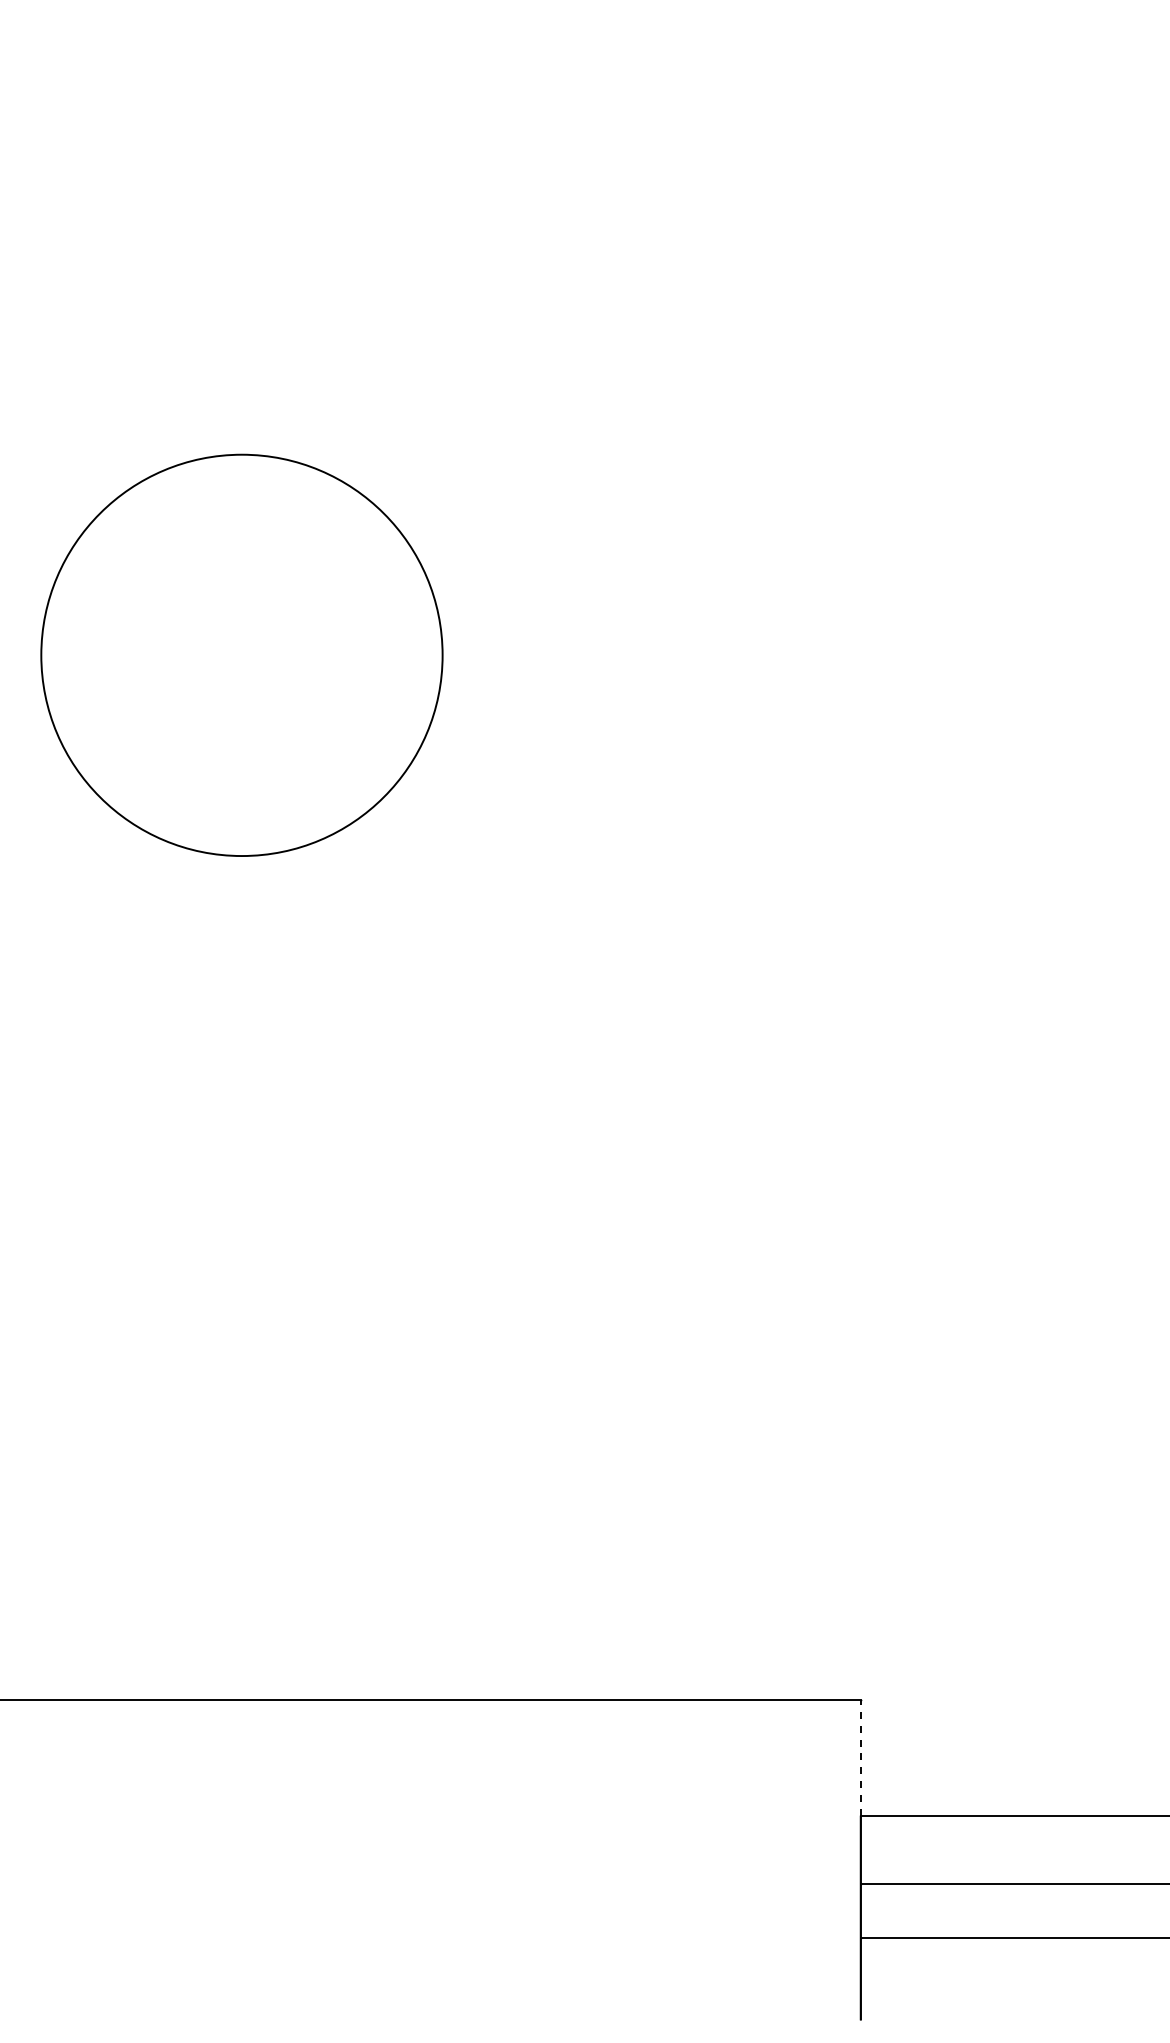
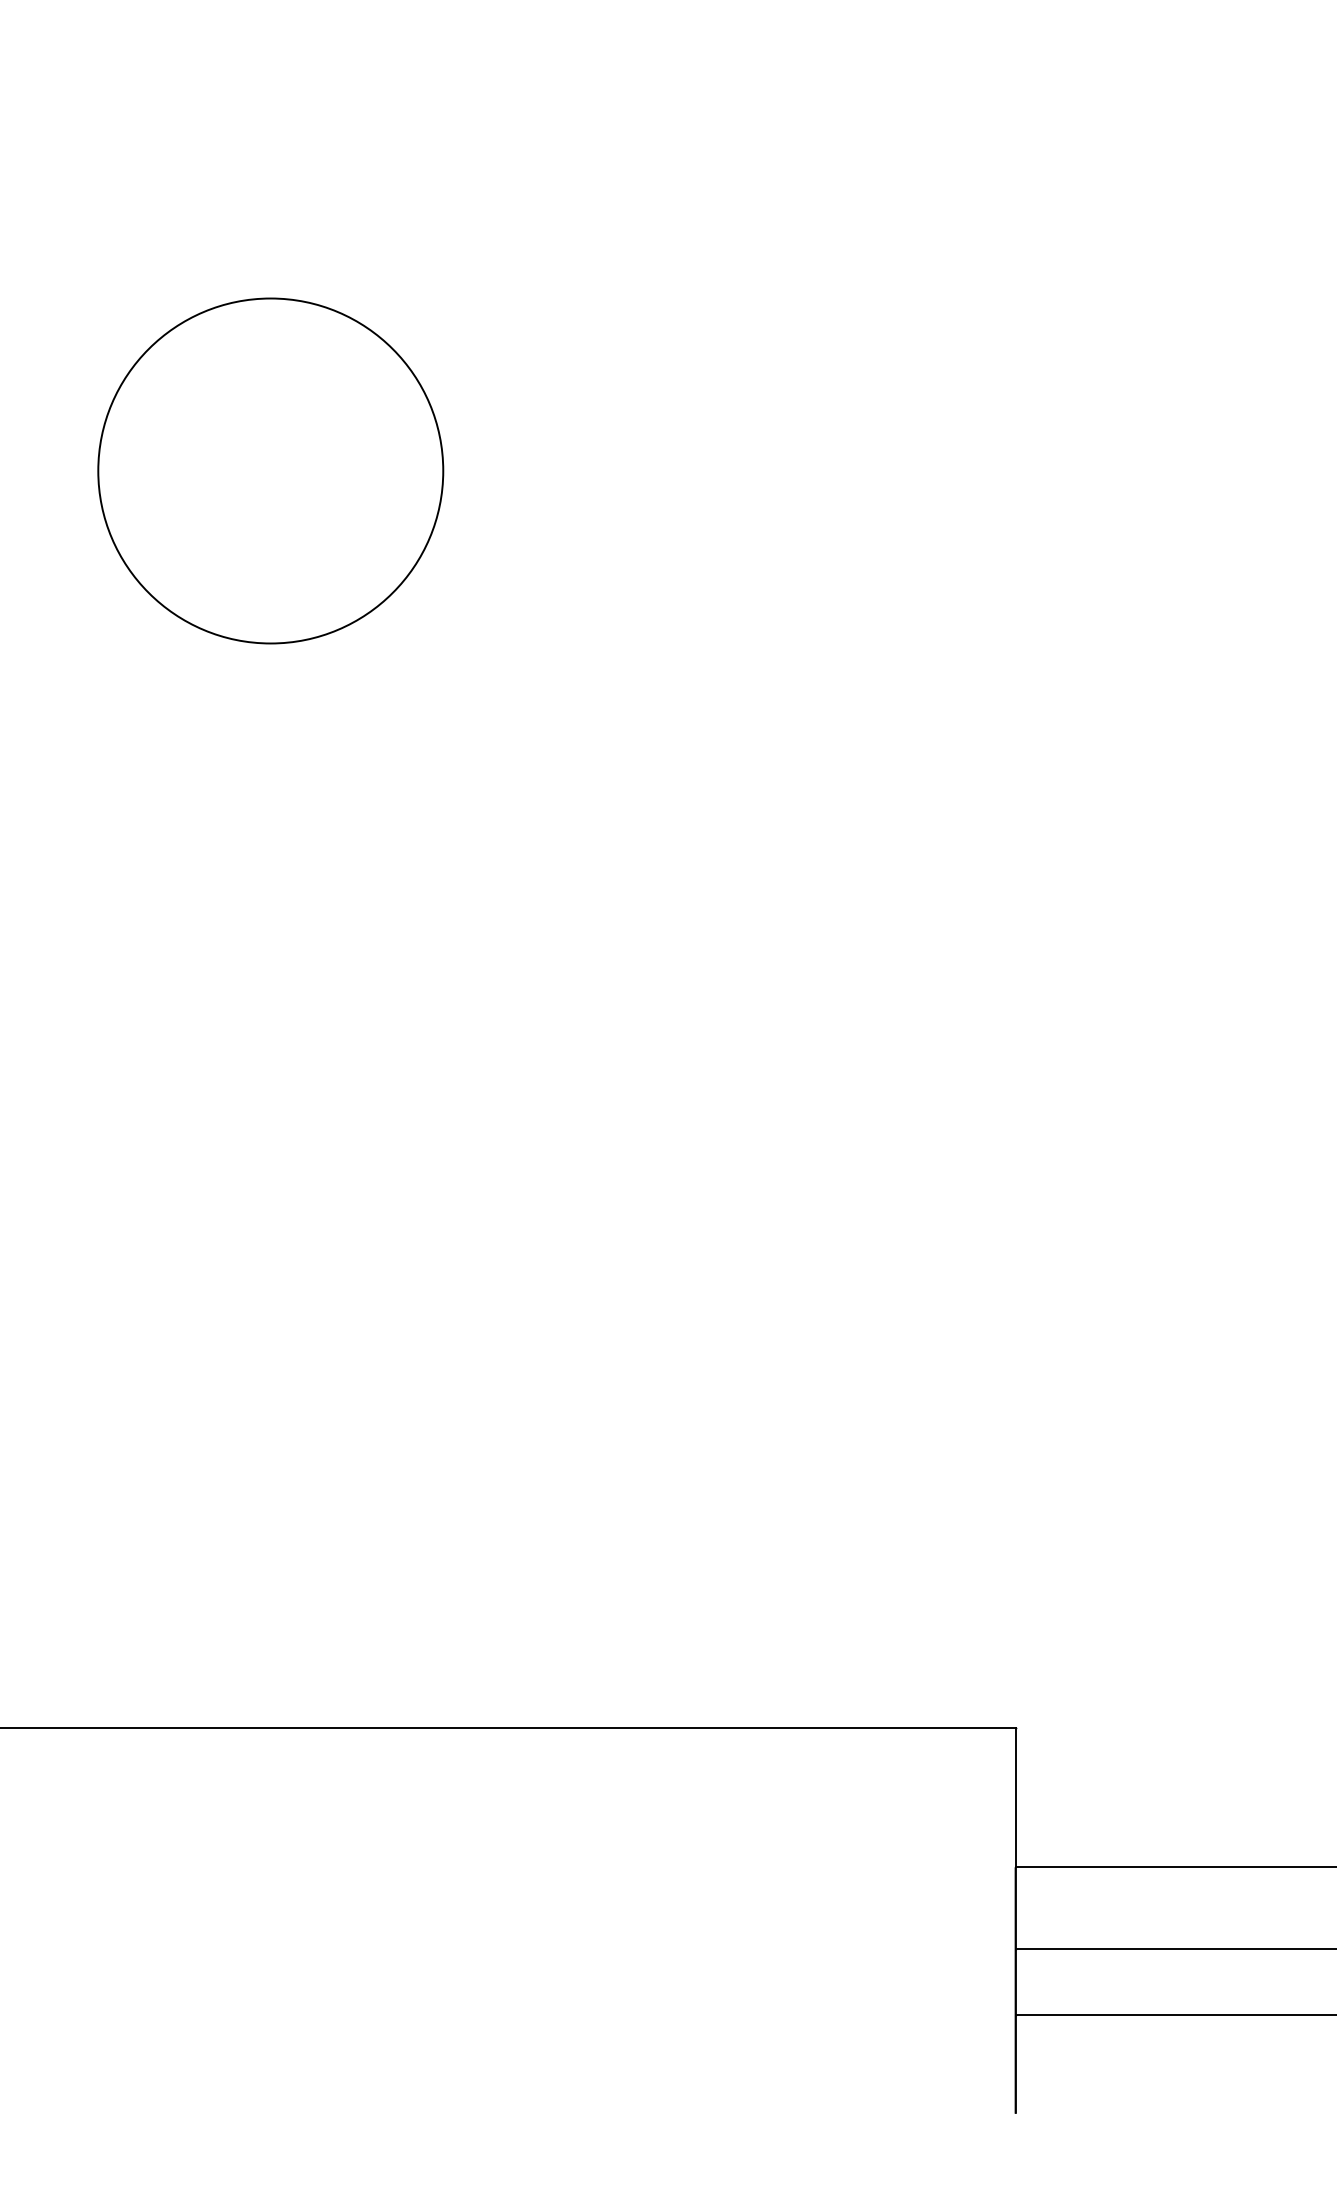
circle: (241, 655) -> (270, 471), size x0.71
line: (860, 1757) -> (1015, 1797), dashed -> solid

